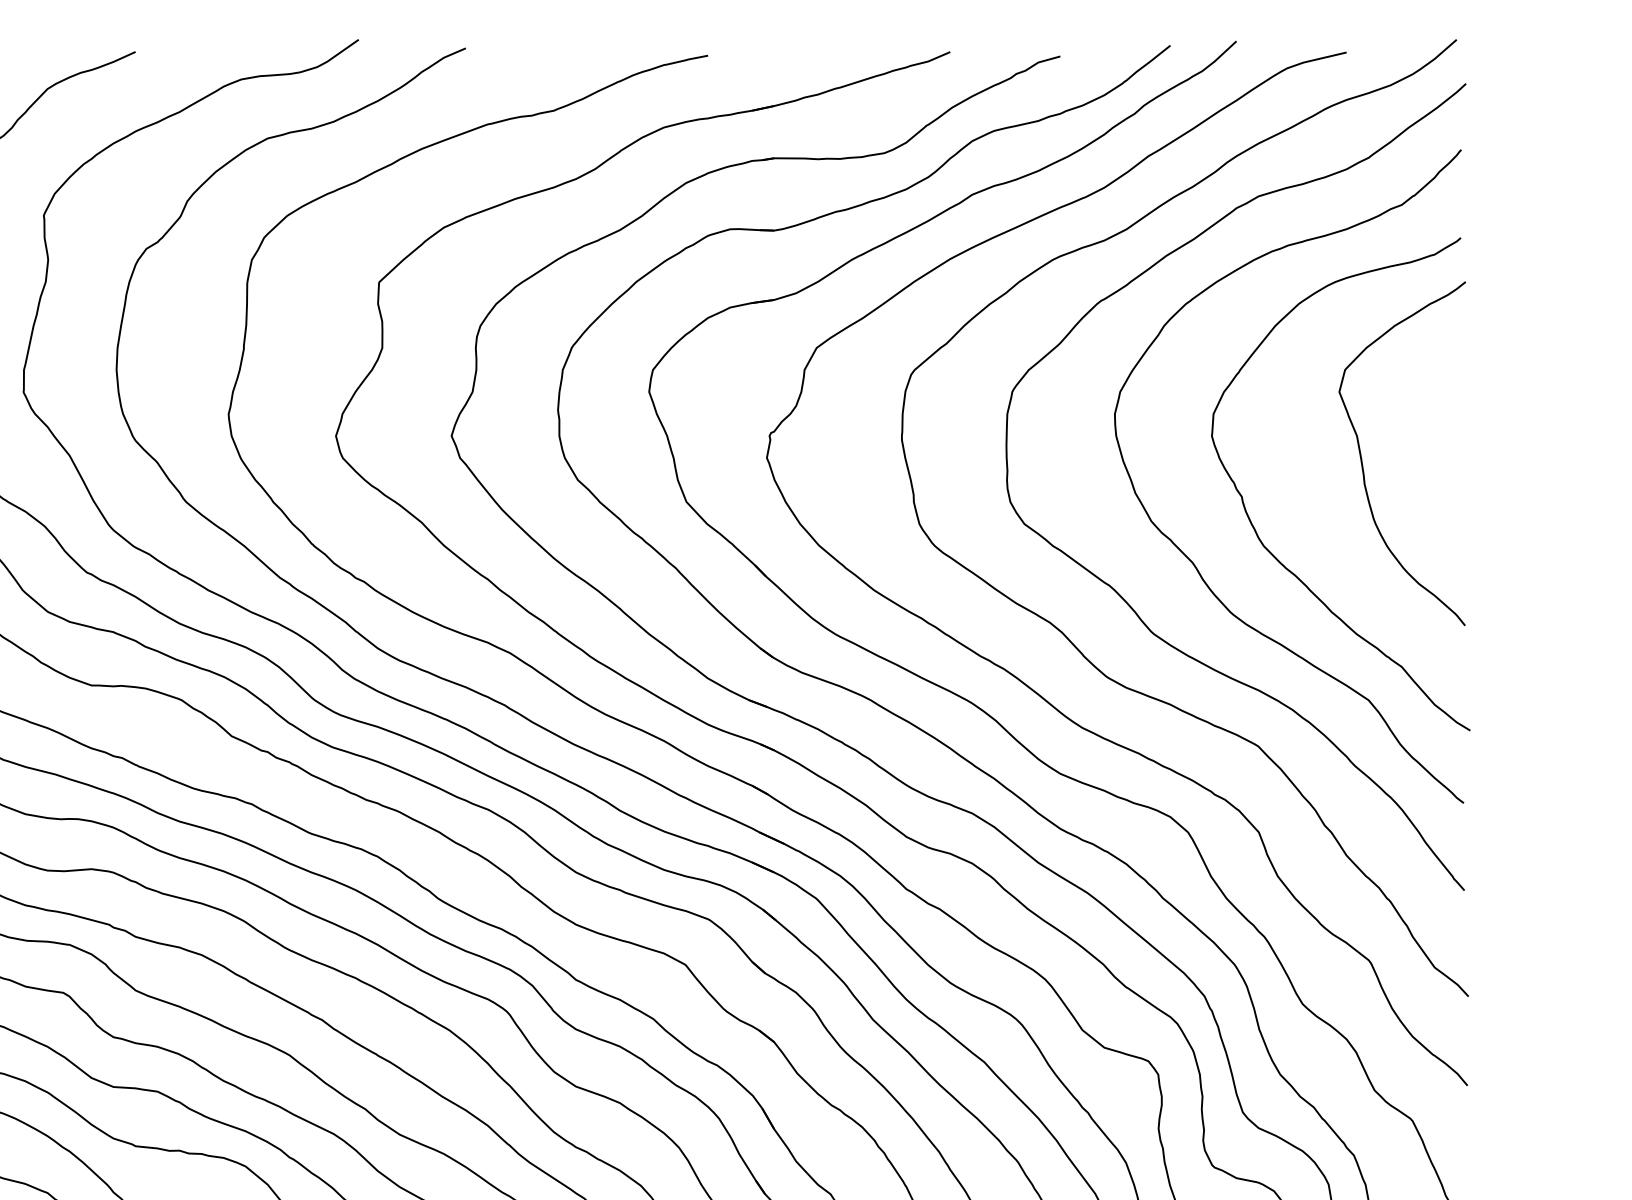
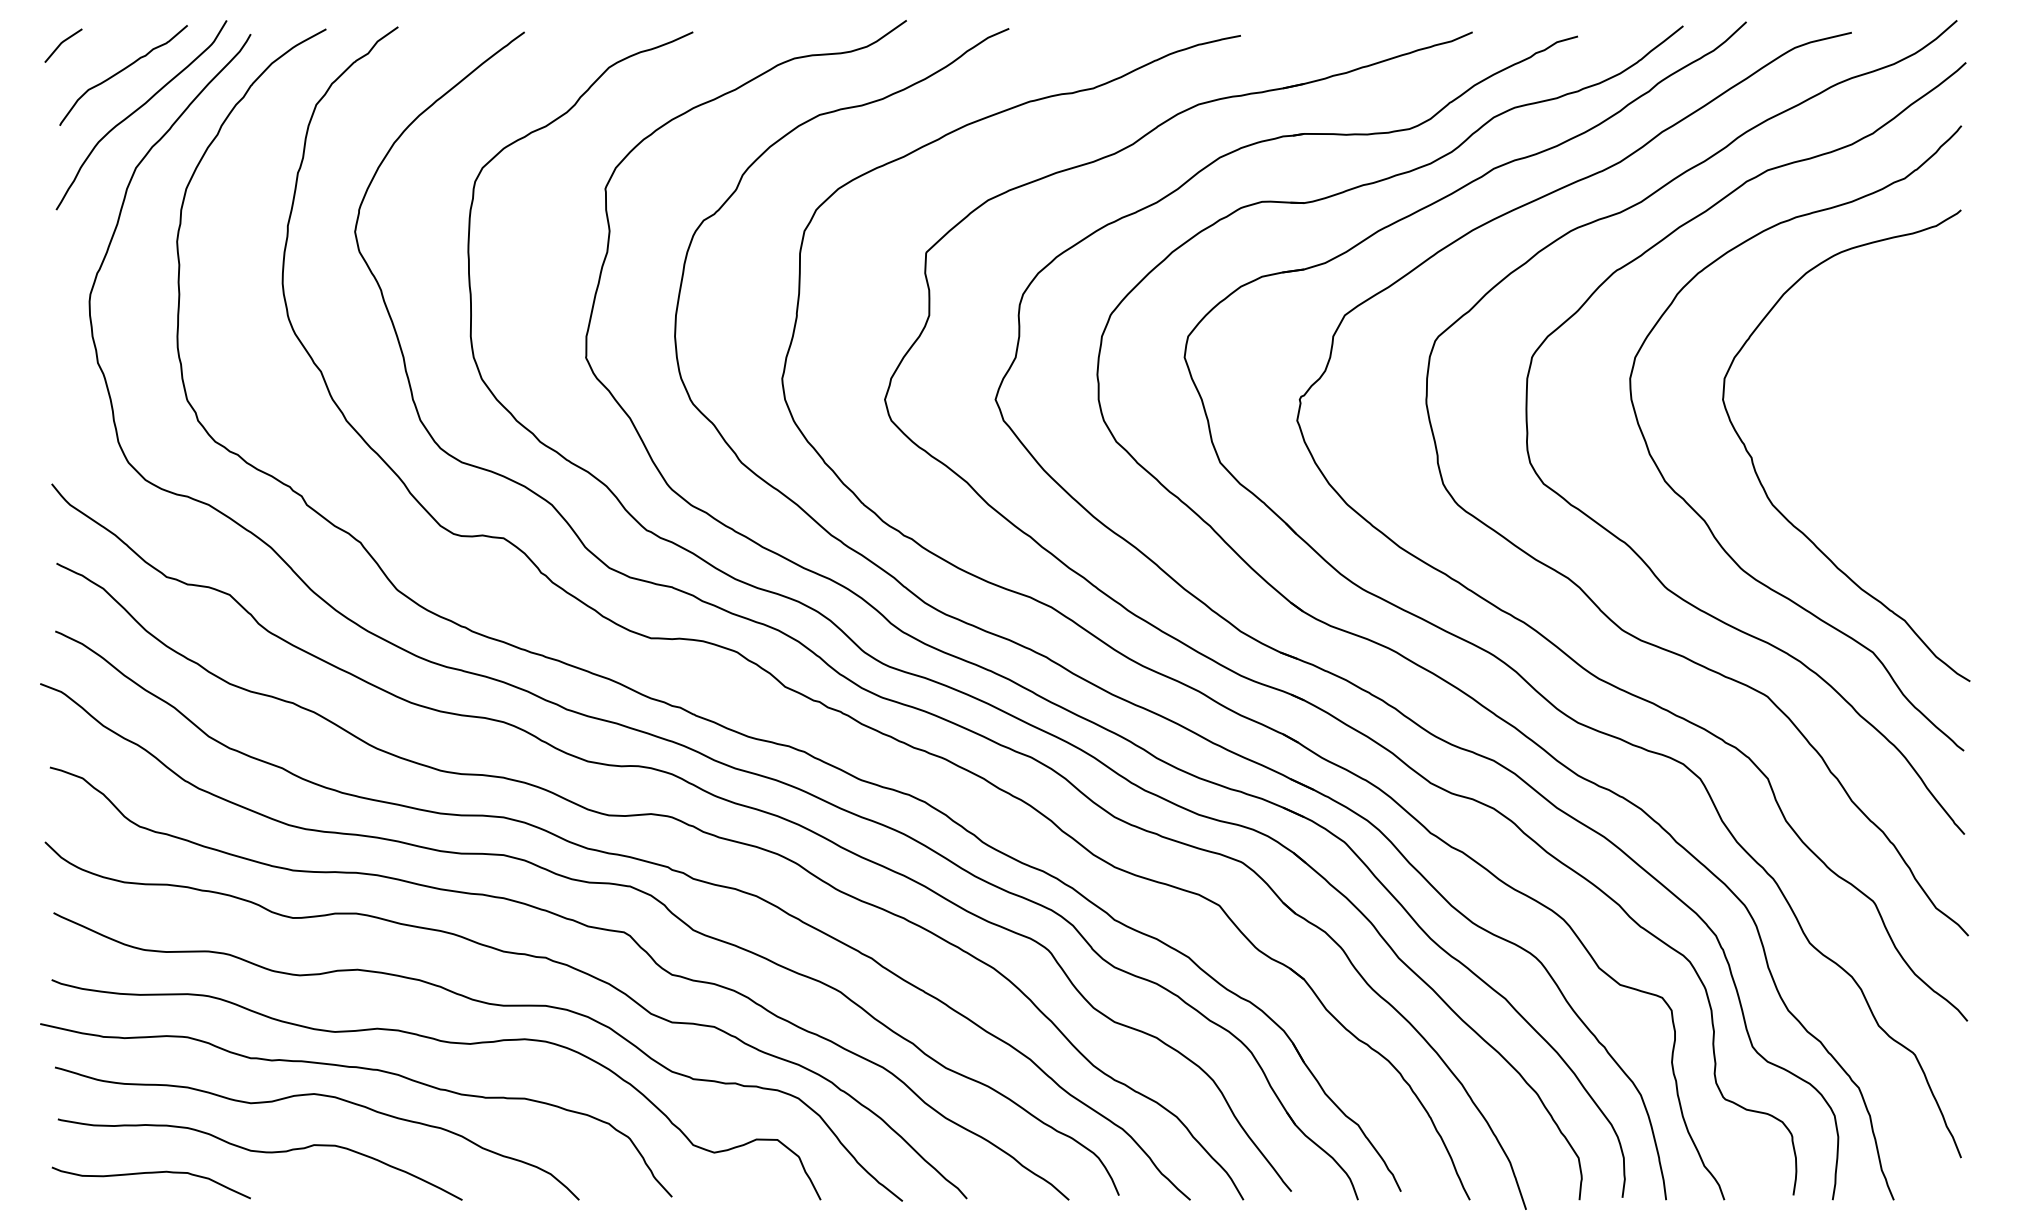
curve: (1362, 462) -> (1867, 424), removed

